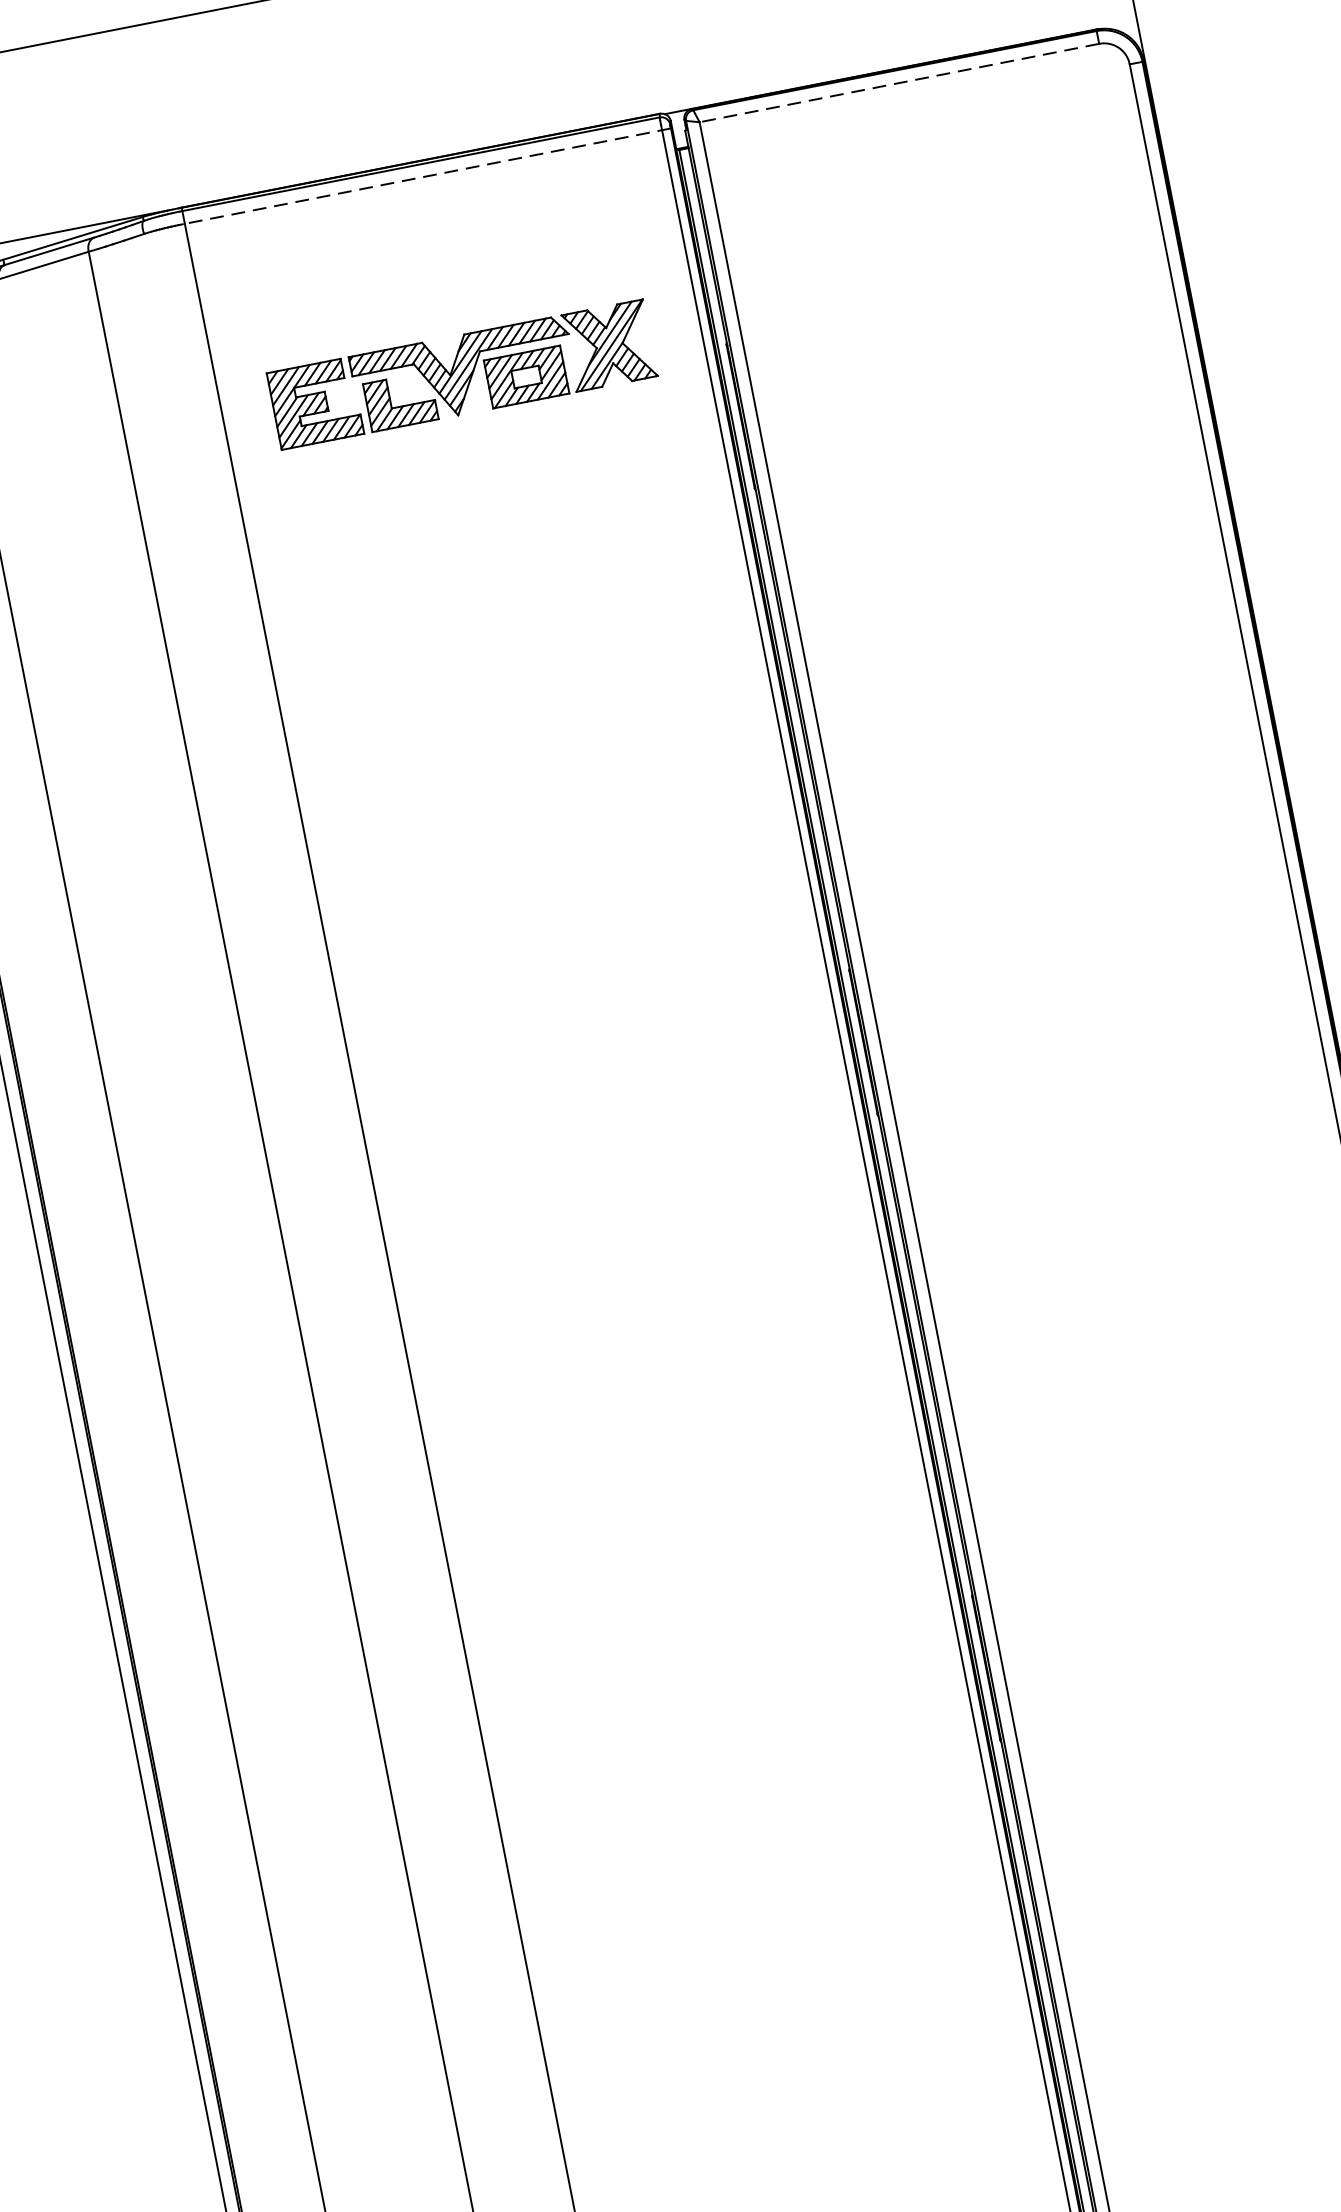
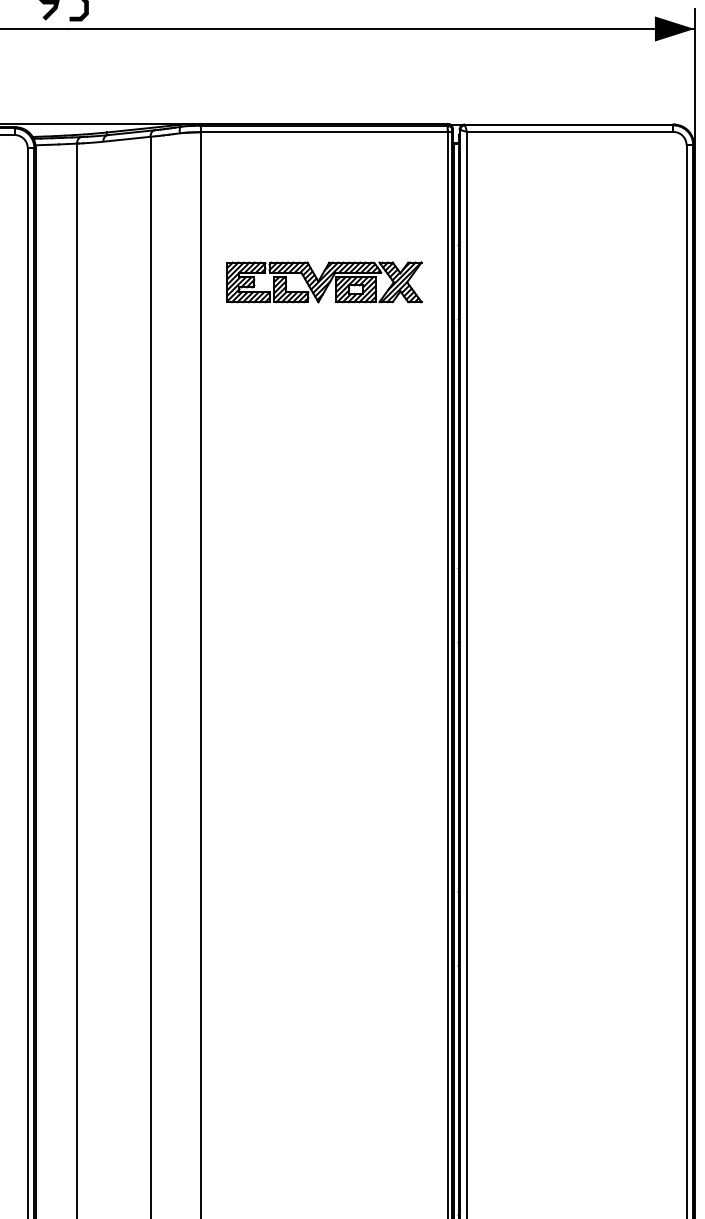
line: (897, 82) -> (569, 131), dashed -> solid
line: (425, 177) -> (325, 132), dashed -> solid
part: (462, 374) -> (324, 282), moved

